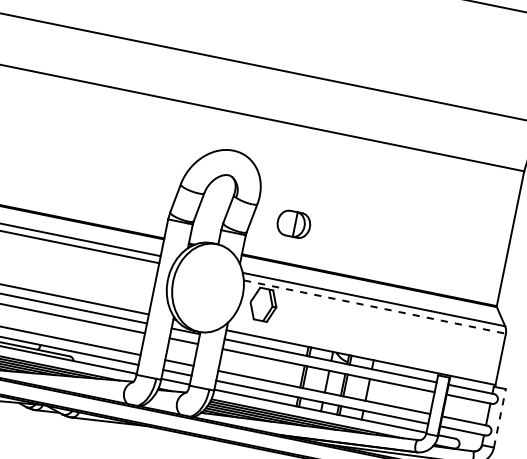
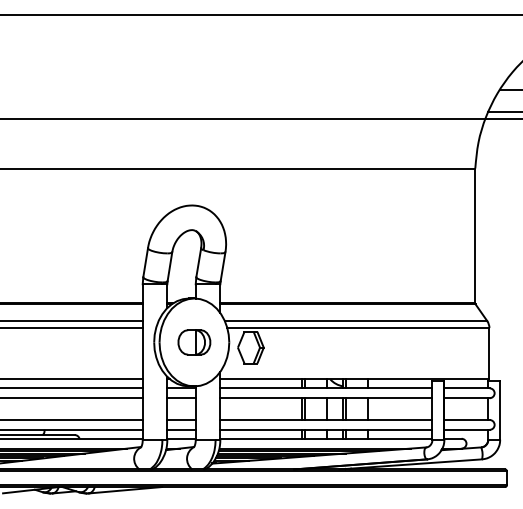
part: (293, 224) -> (194, 342), moved
line: (374, 307) -> (358, 328), dashed -> solid
line: (500, 418) -> (500, 410), dashed -> solid

